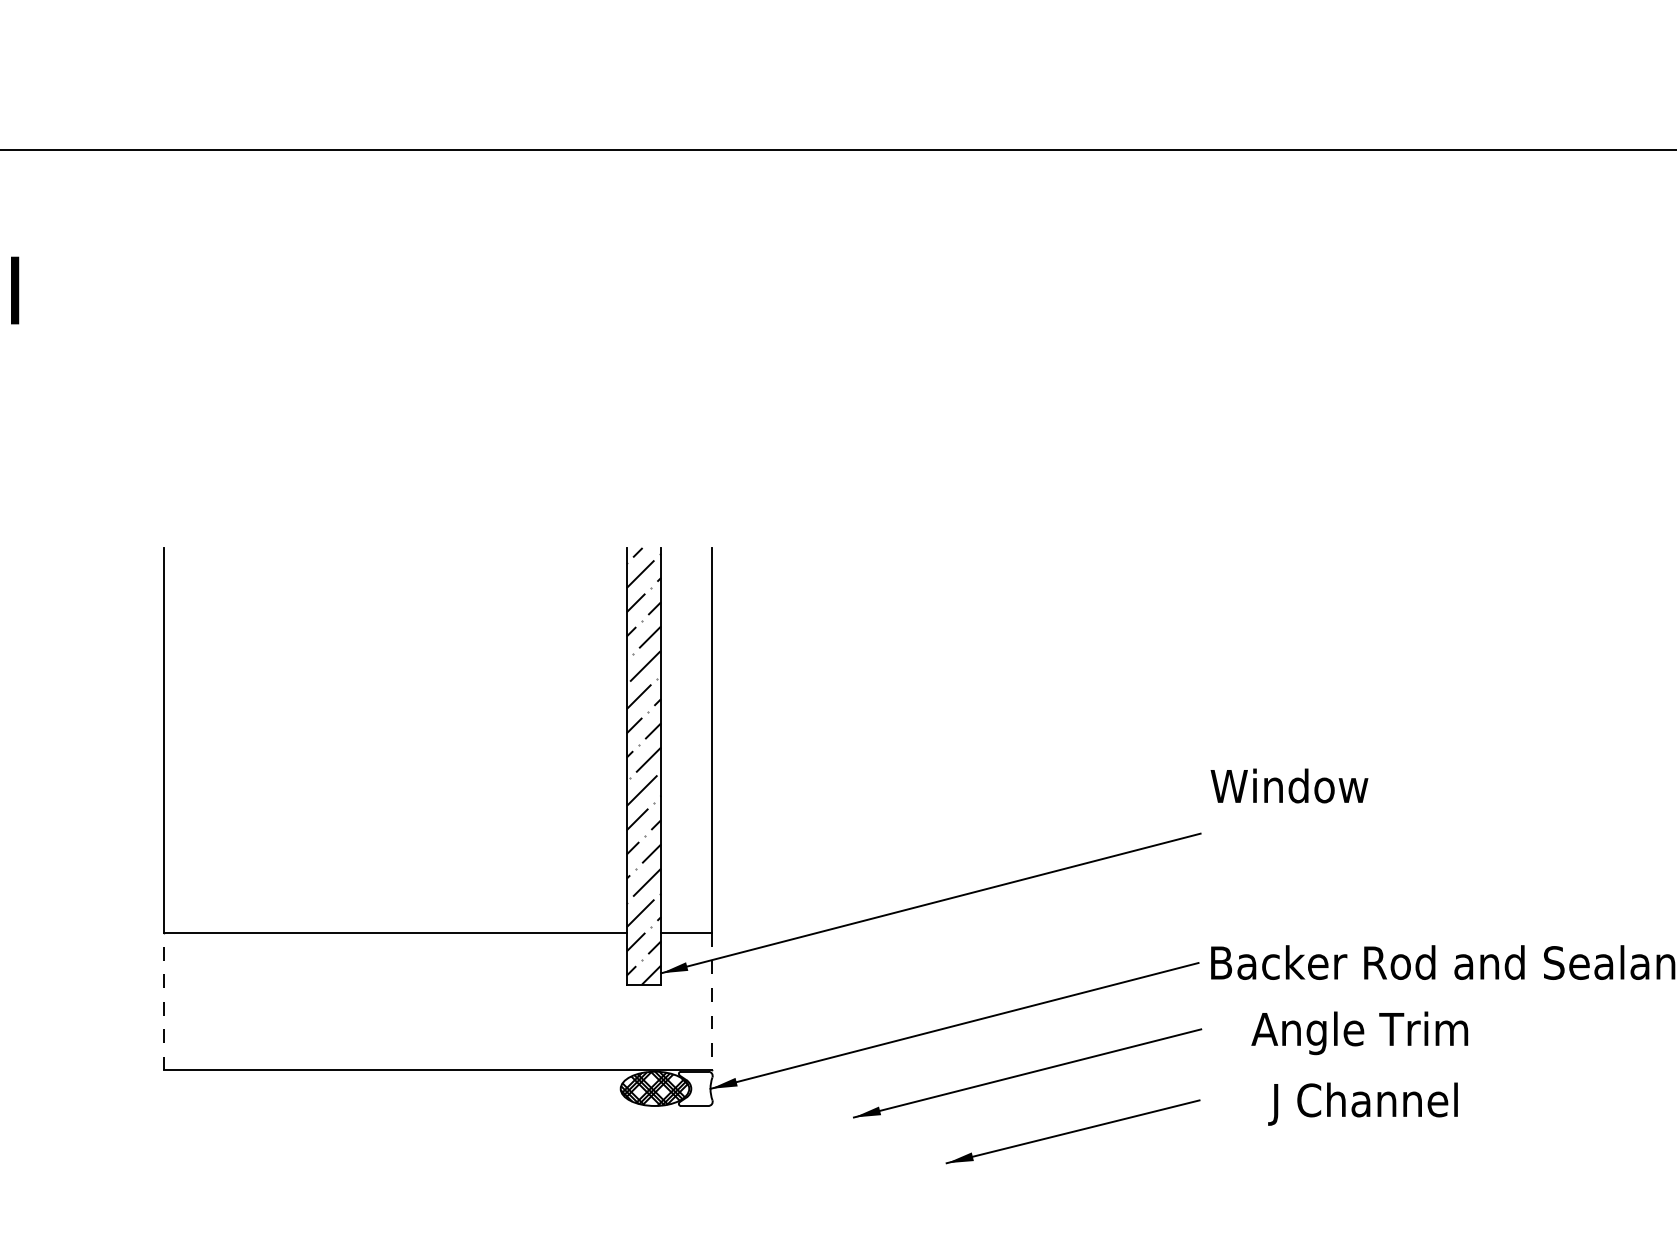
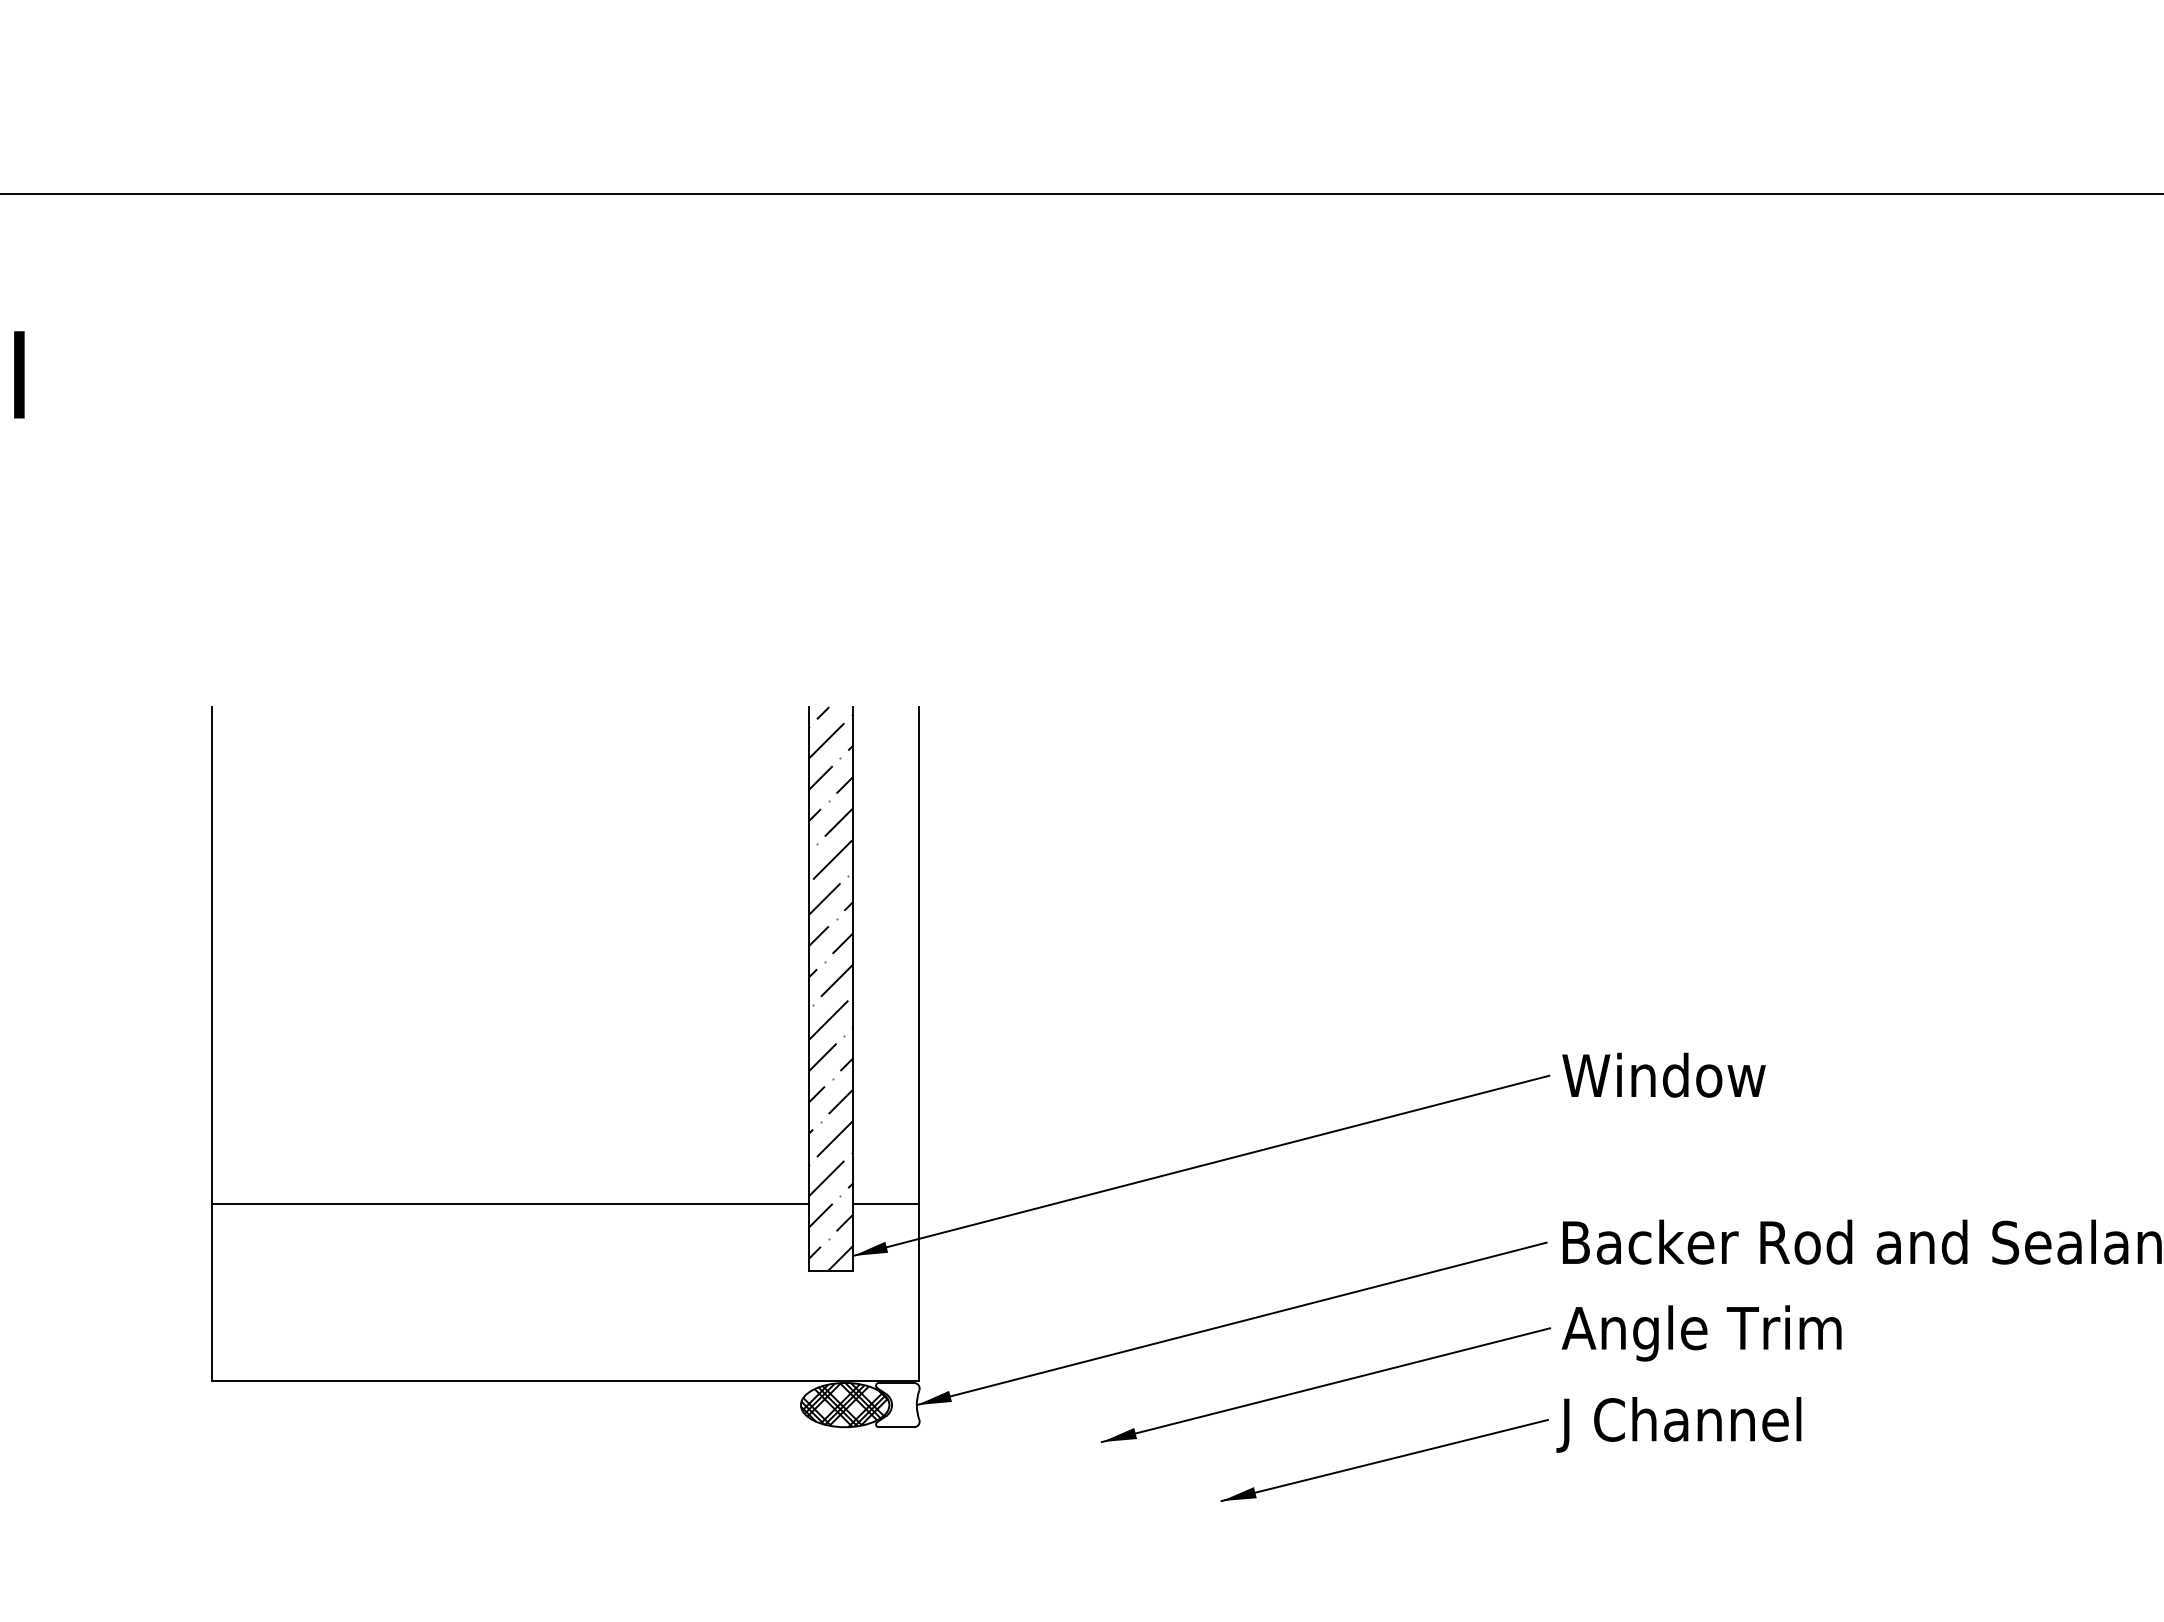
text: (1289, 785) -> (1663, 1074), moved
line: (163, 1001) -> (211, 1292), dashed -> solid
line: (712, 1002) -> (919, 1293), dashed -> solid
text: (1359, 1033) -> (1701, 1333), moved
text: (1362, 1103) -> (1678, 1424), moved

